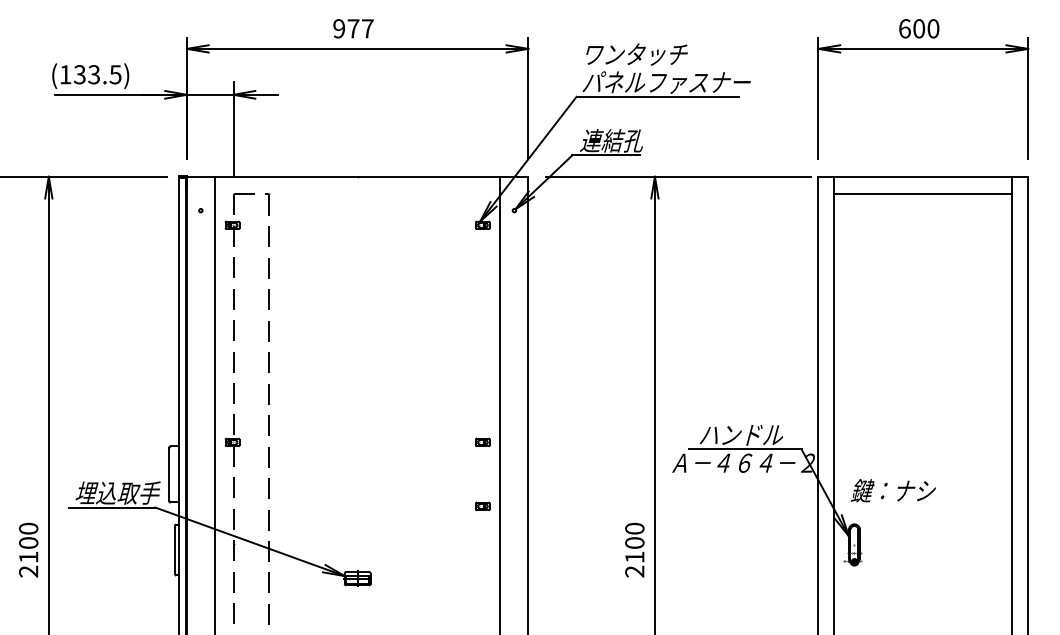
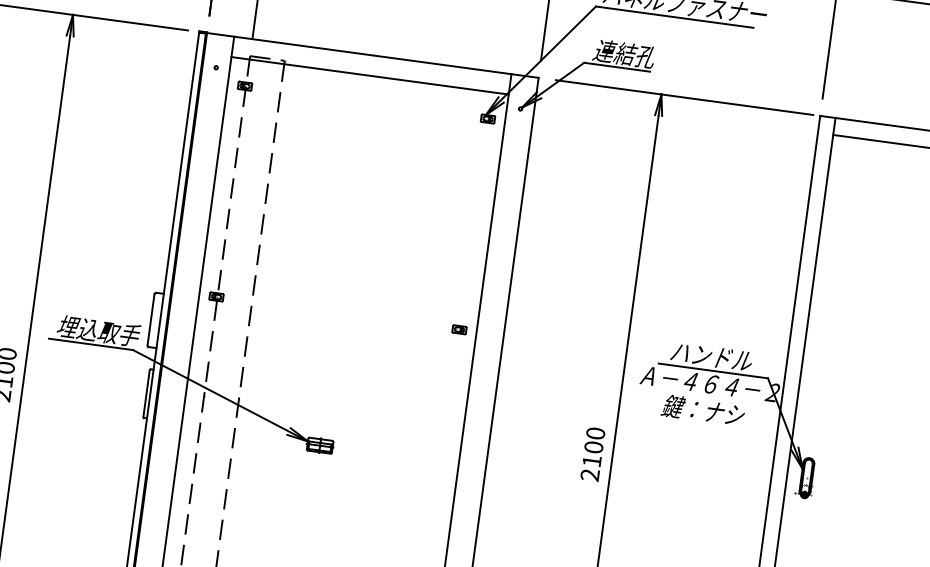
line: (357, 197) -> (369, 75), added
text: (892, 490) -> (702, 410), moved
part: (482, 506) -> (450, 391), removed

